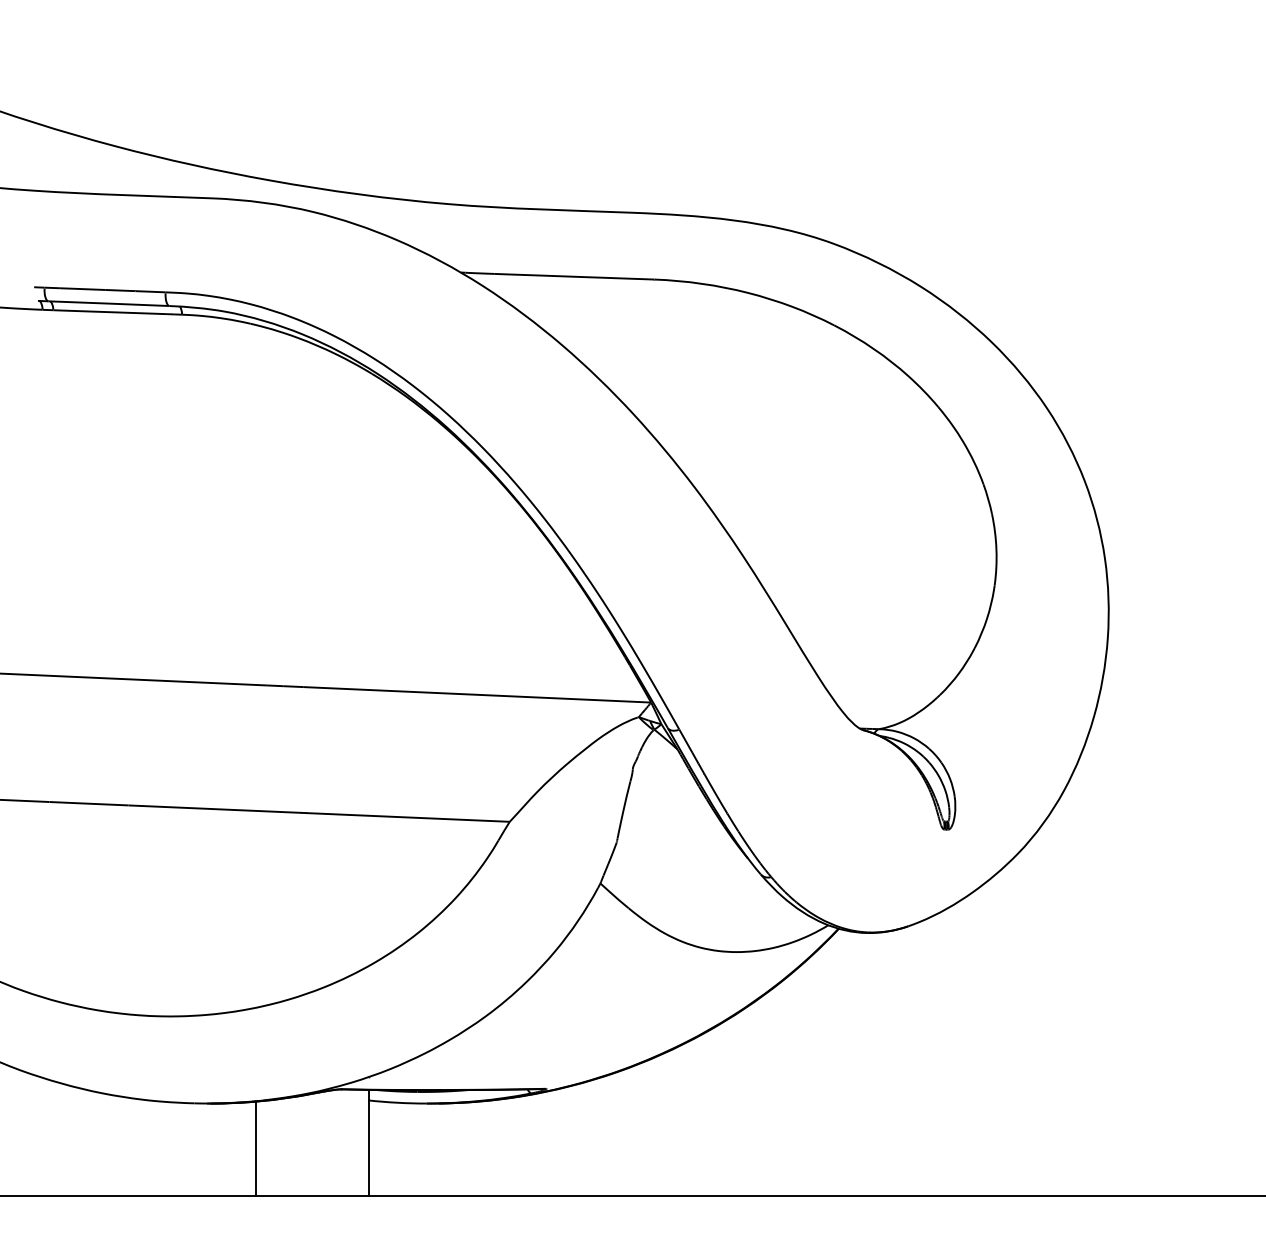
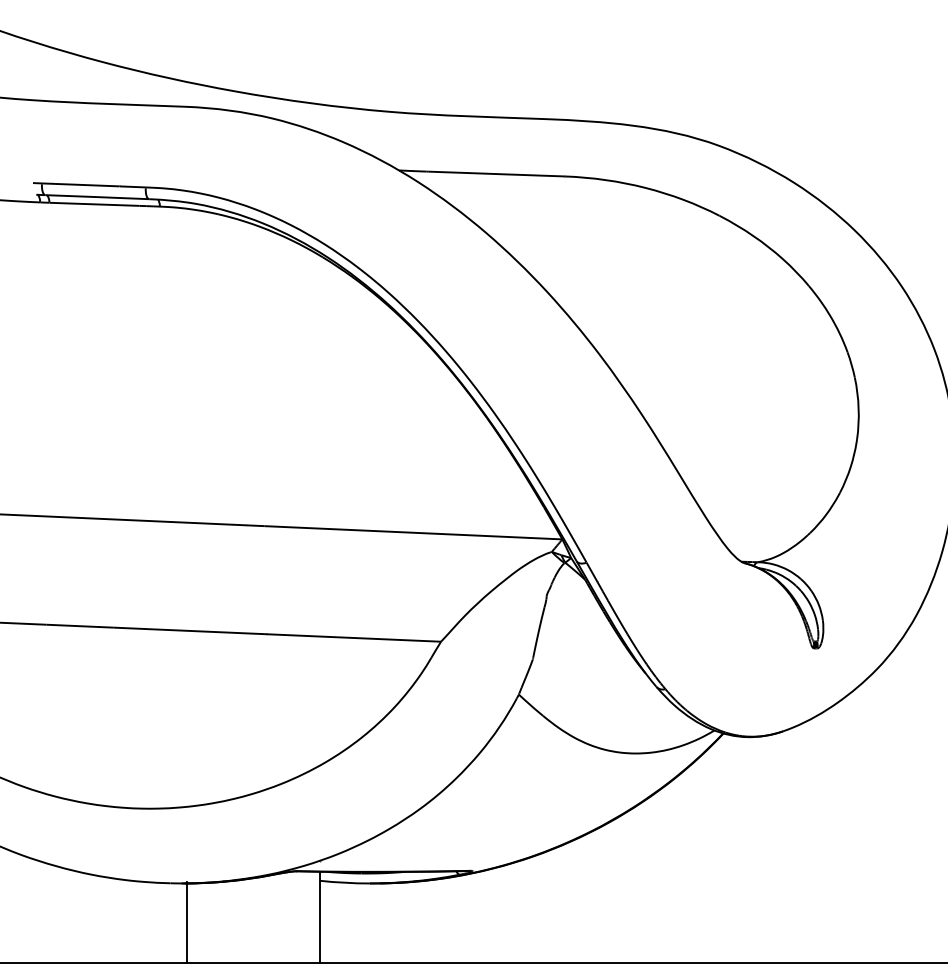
line: (256, 1148) -> (187, 922), moved

